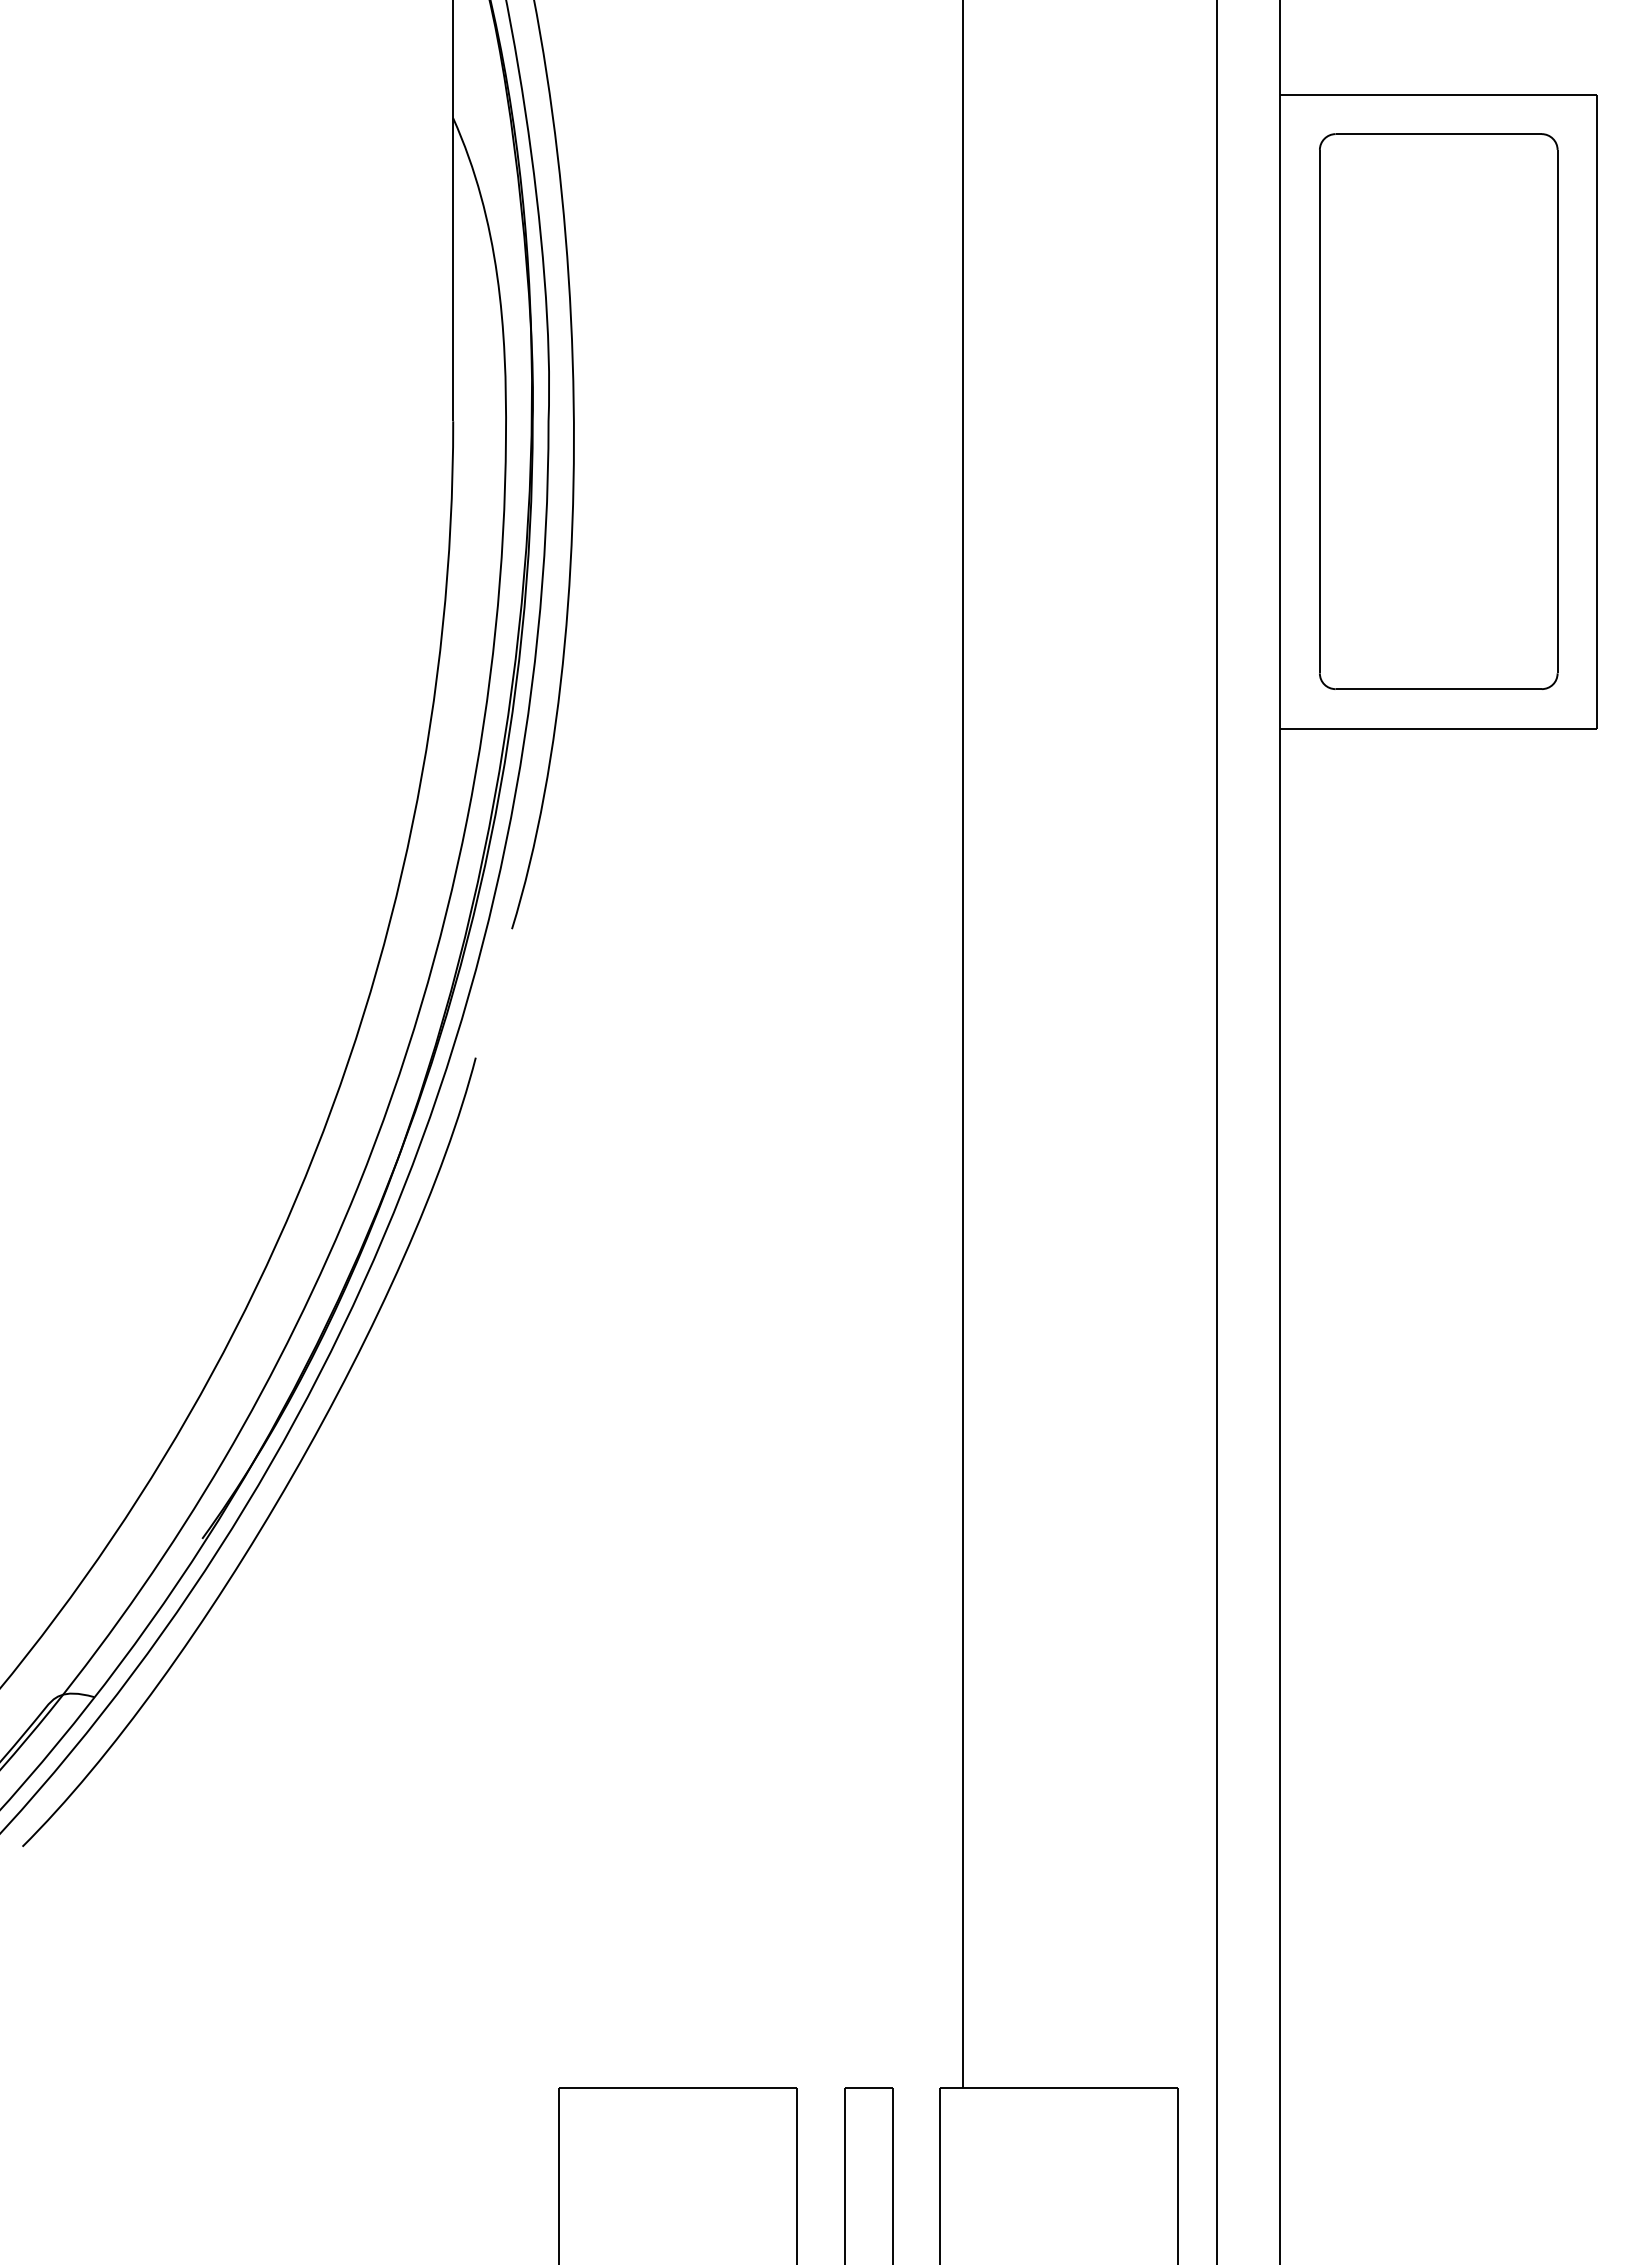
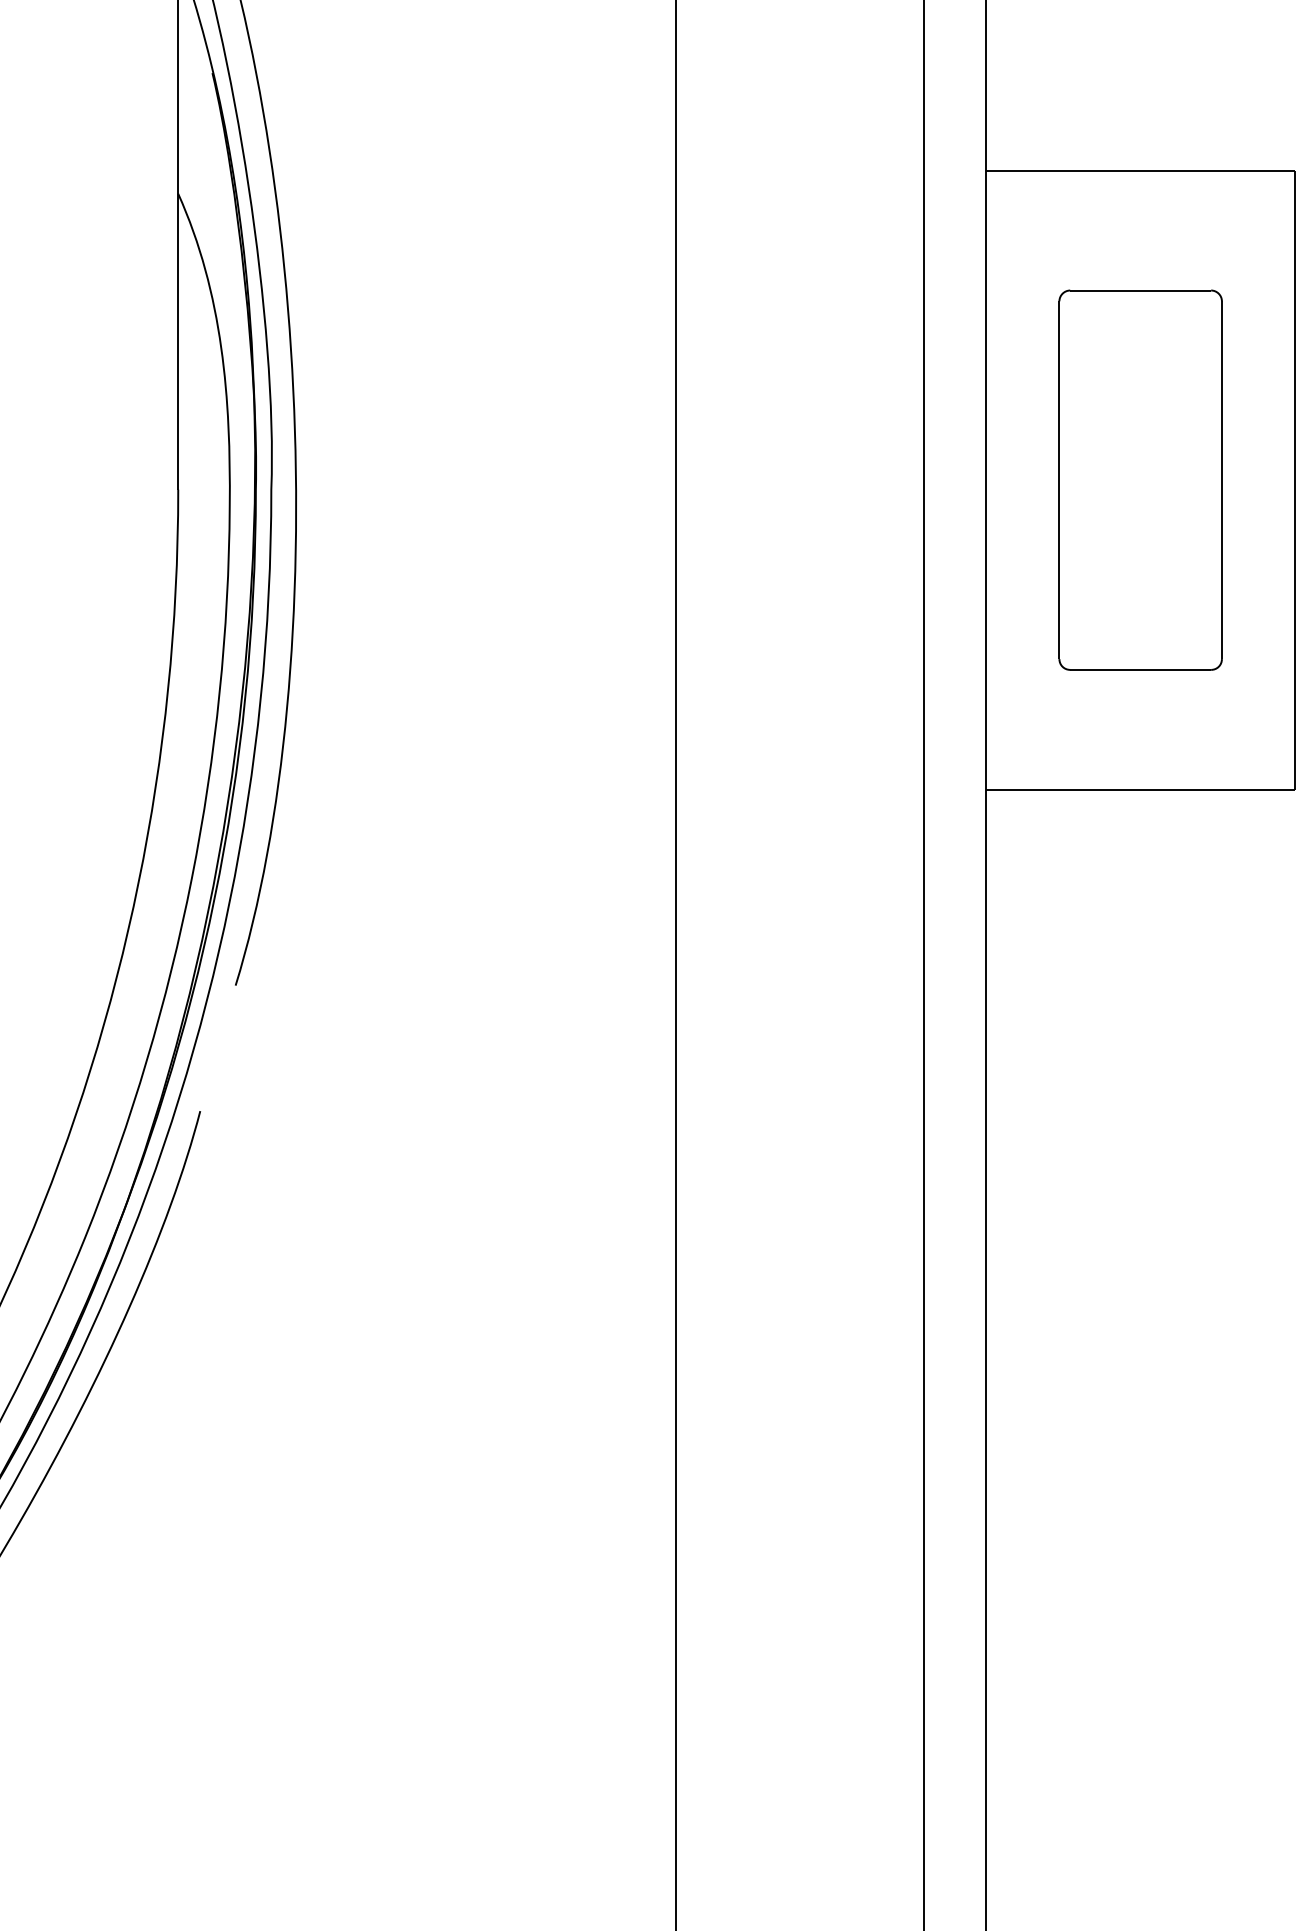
part: (1438, 411) -> (1140, 480), size x0.7

